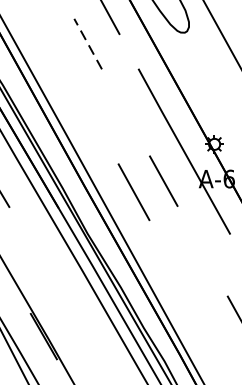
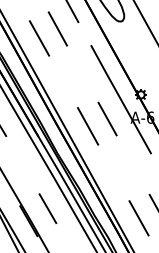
line: (87, 43) -> (57, 28), dashed -> solid
line: (60, 58) -> (39, 38), added
line: (72, 317) -> (47, 208), added
line: (210, 332) -> (138, 218), added

